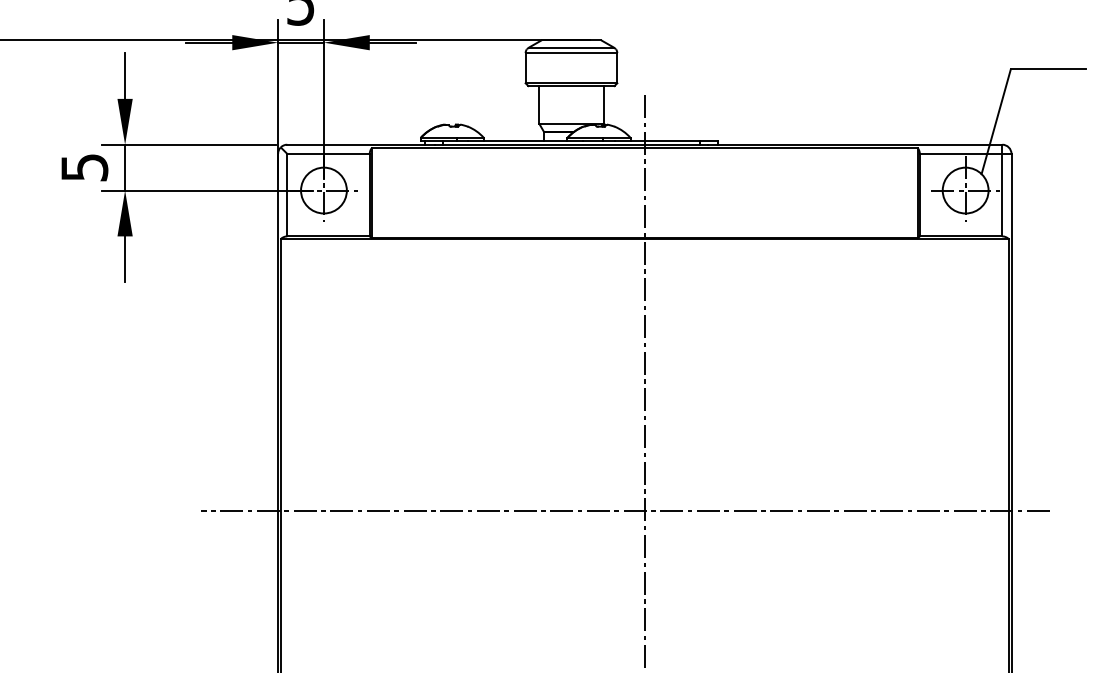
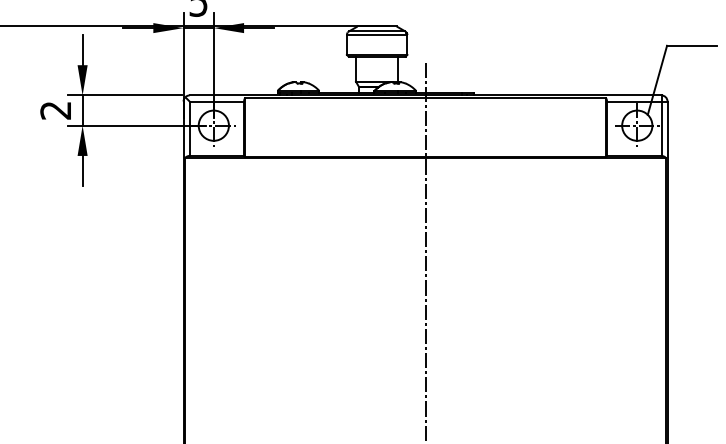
text: (84, 167) -> (55, 110), 5 -> 2
line: (625, 511) -> (412, 337), removed

